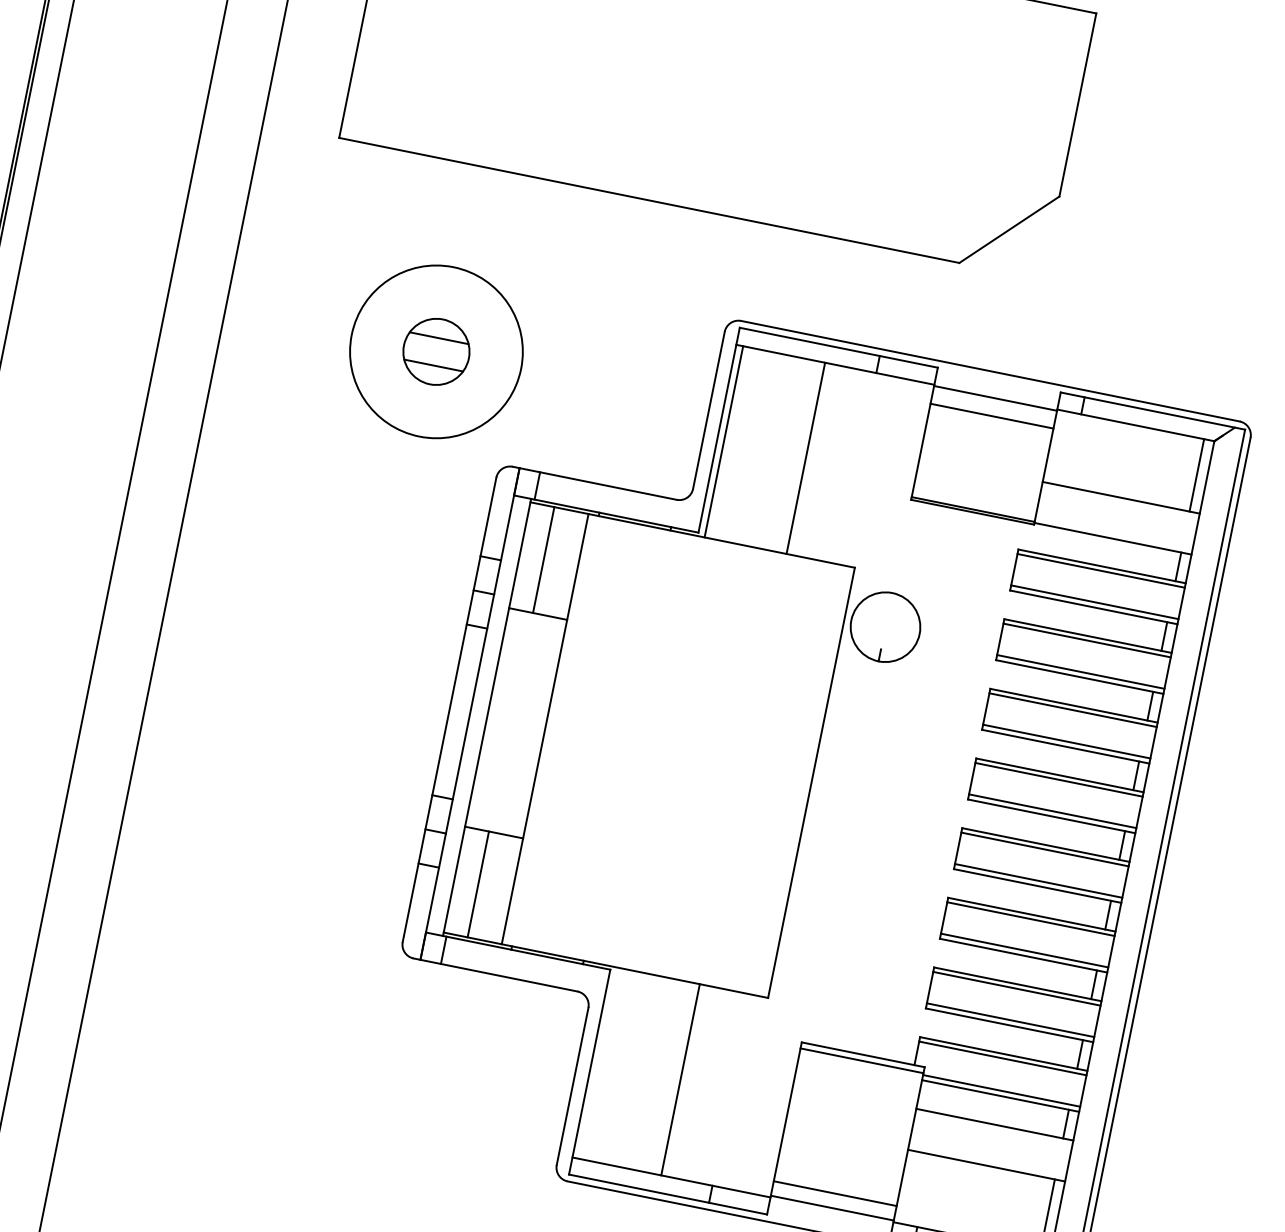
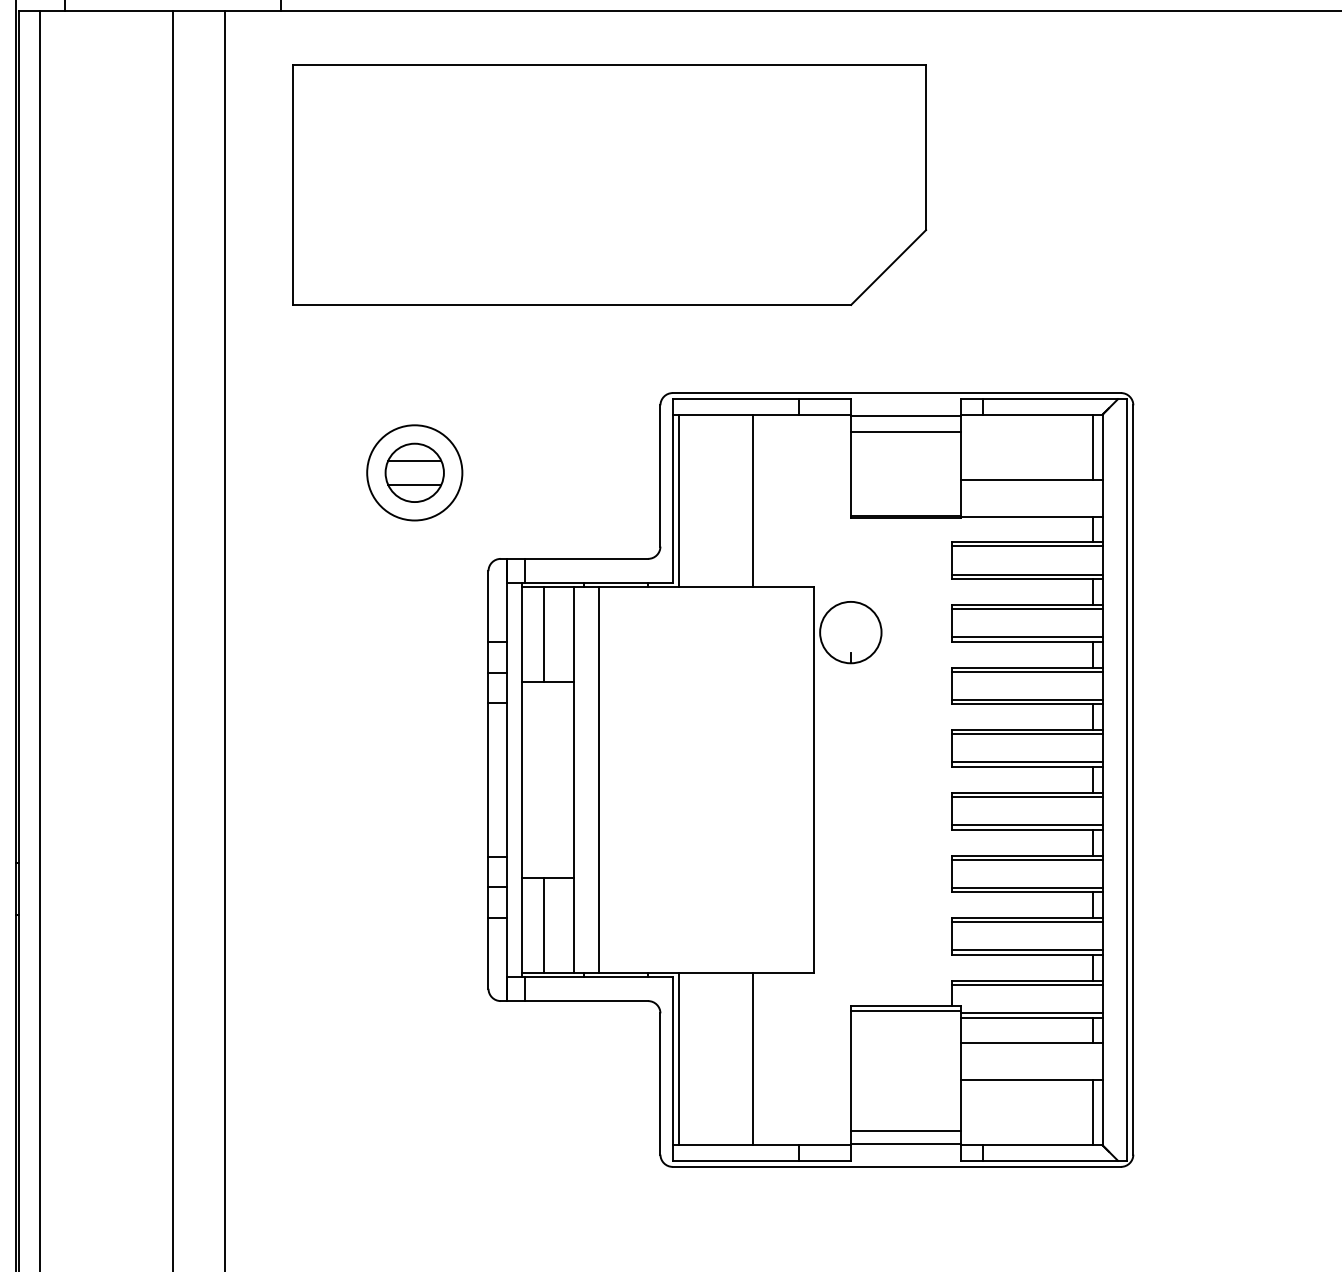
circle: (436, 351) -> (414, 472), size x0.62
line: (573, 734) -> (599, 779), added
line: (598, 1063) -> (678, 1059), added

